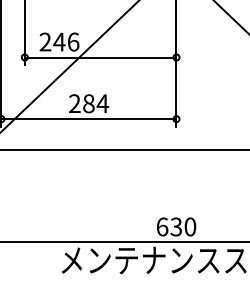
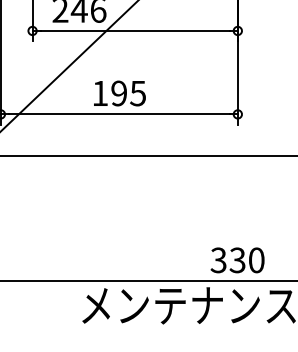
text: (89, 103) -> (120, 93), 284 -> 195
text: (162, 226) -> (218, 259), 630 -> 330

